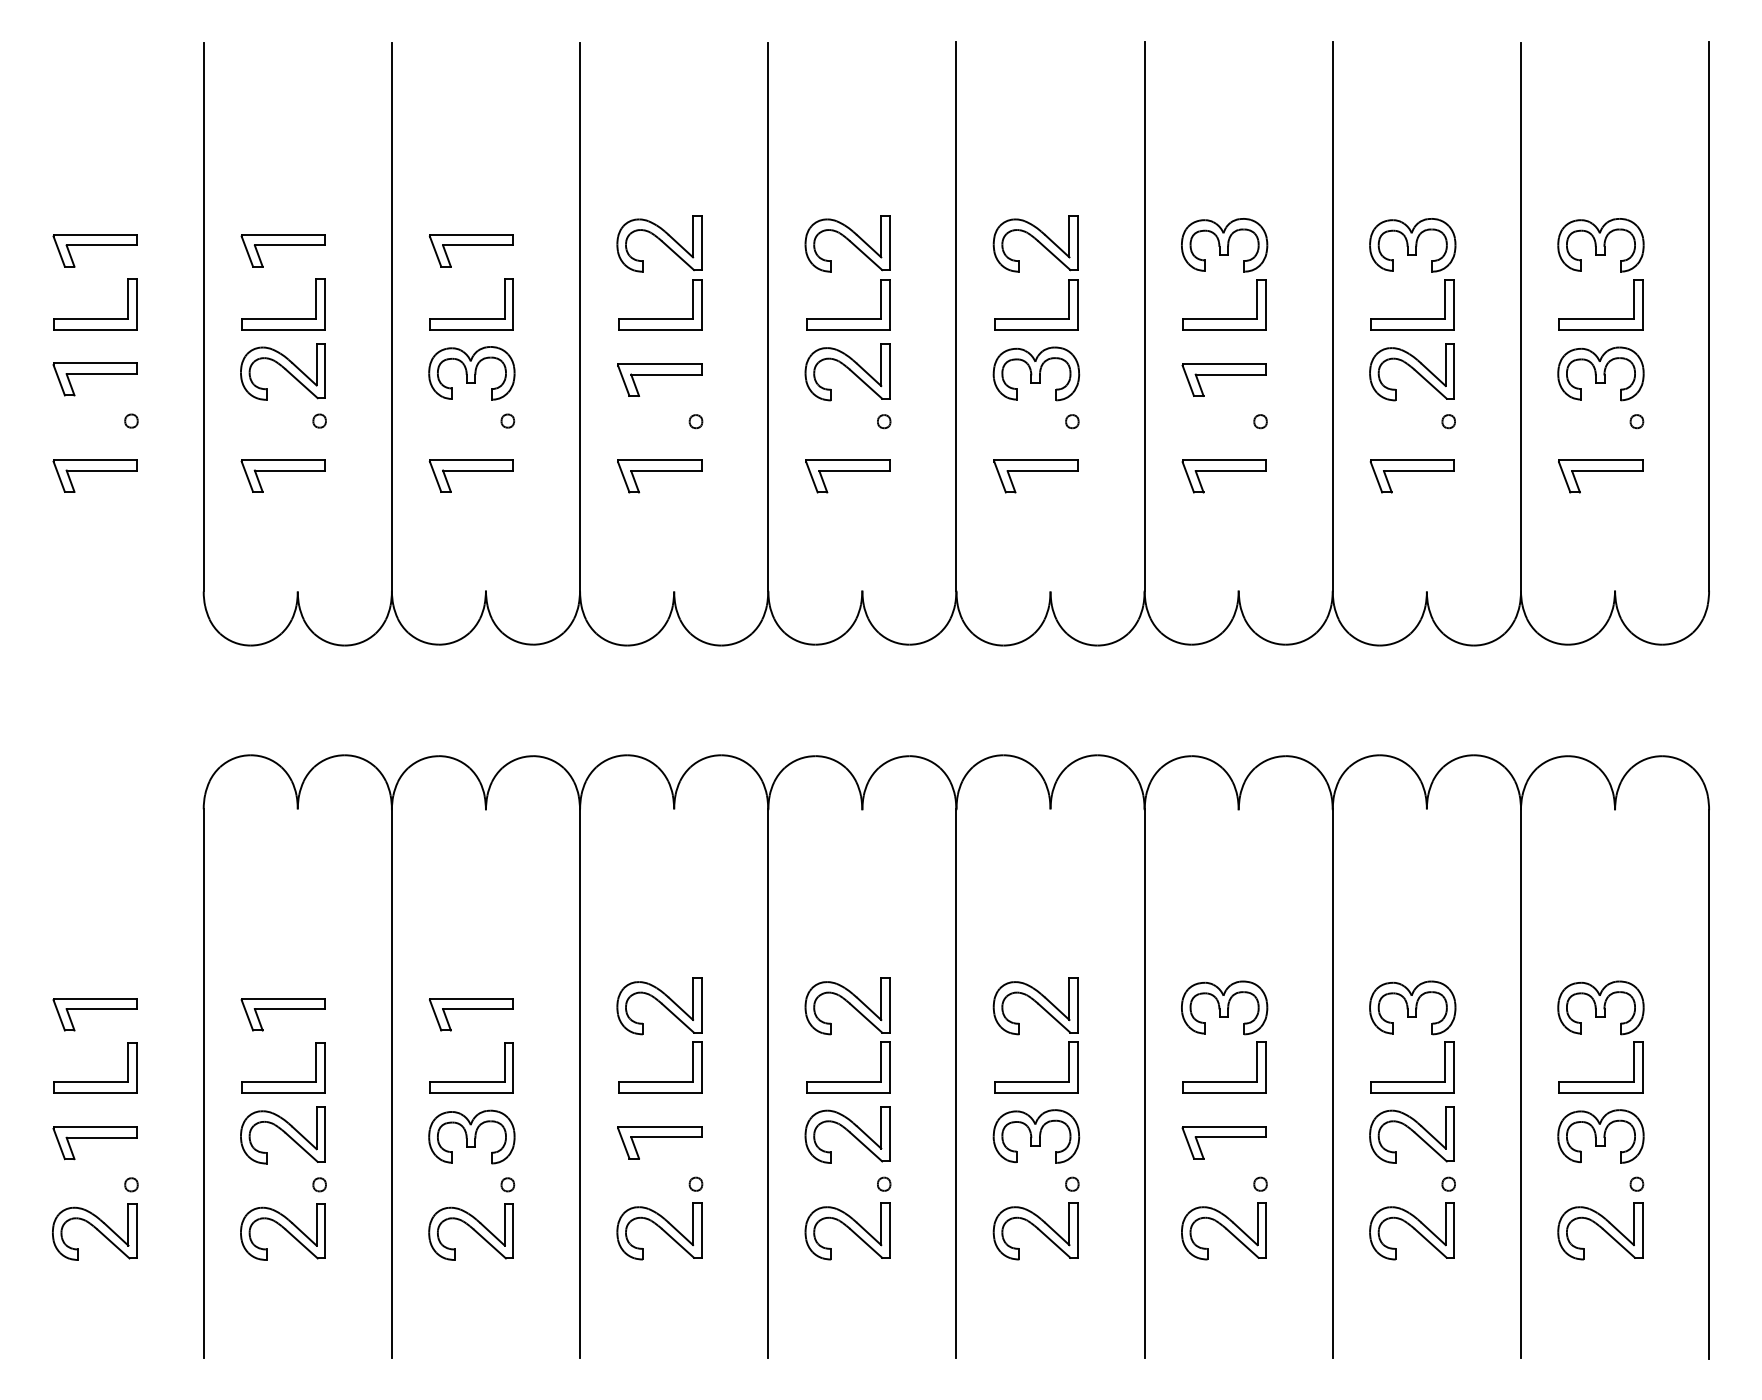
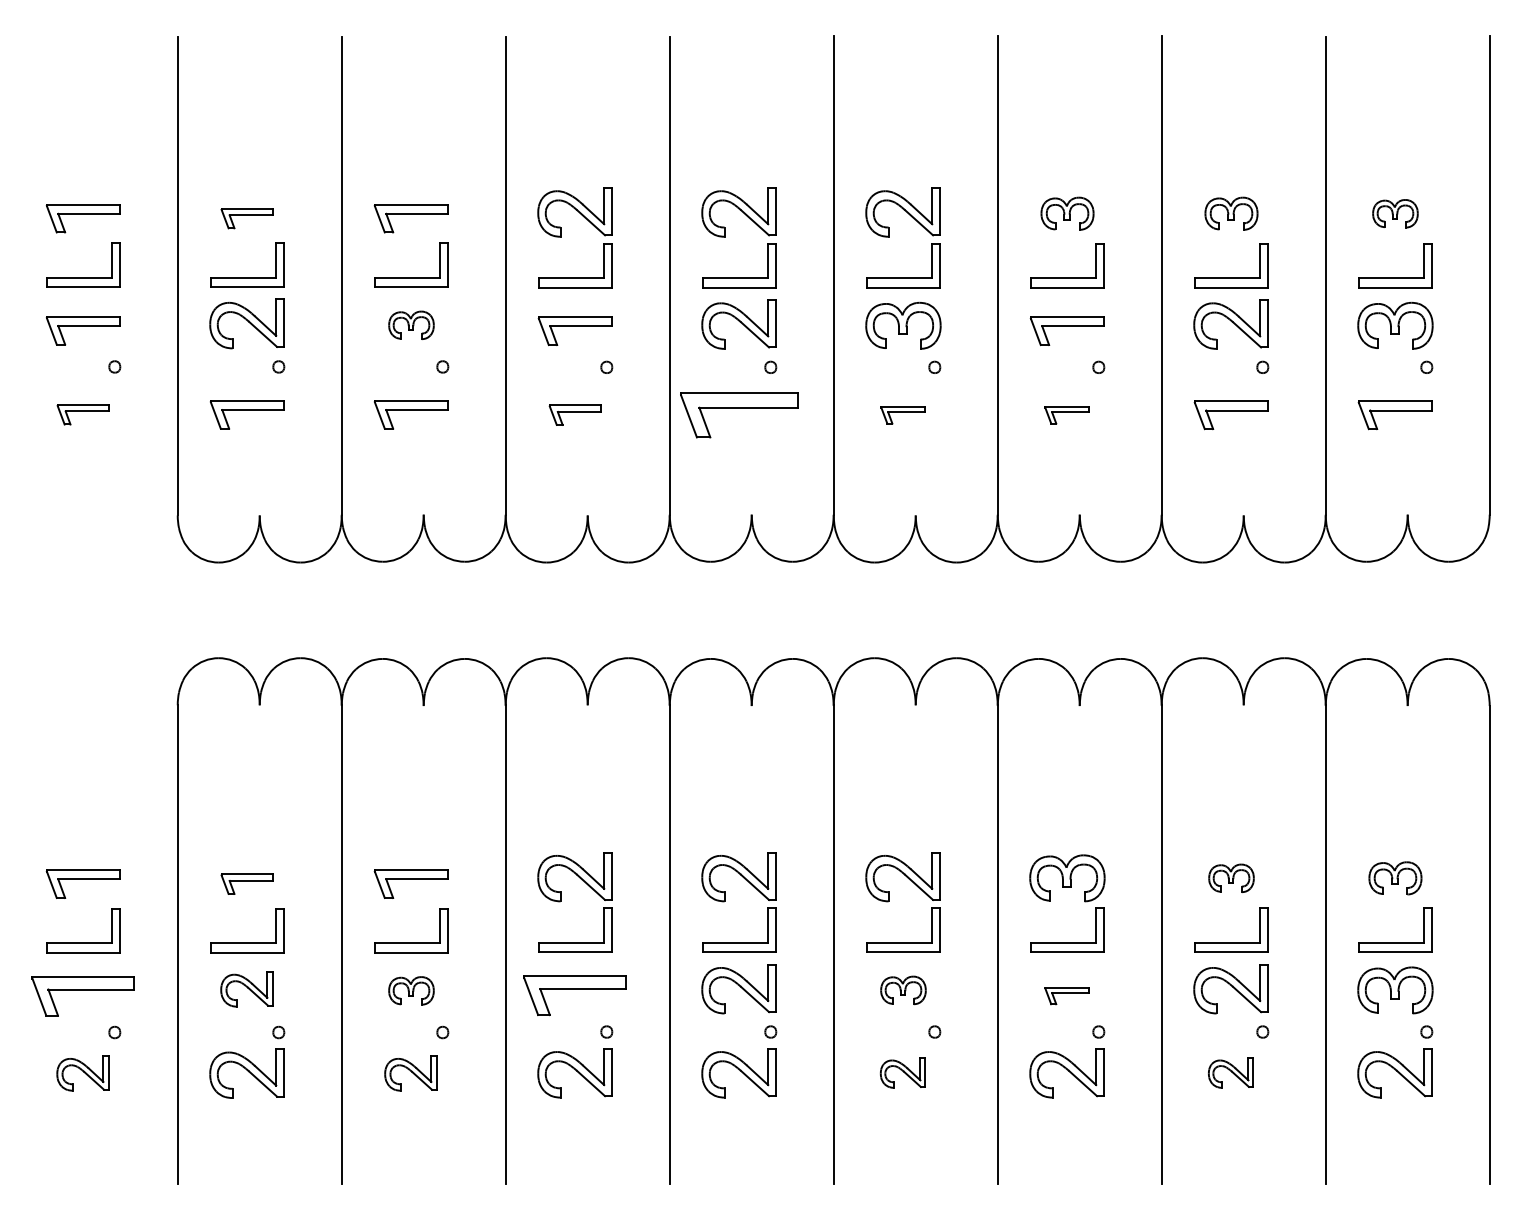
part: (1224, 245) -> (1067, 213), size x0.7
part: (1412, 245) -> (1231, 213), size x0.7
part: (1600, 245) -> (1395, 213), size x0.6
part: (282, 250) -> (246, 218), size x0.7
part: (471, 373) -> (411, 325), size x0.6
part: (94, 475) -> (82, 414), size x0.7
part: (659, 476) -> (574, 415), size x0.7
part: (847, 476) -> (738, 415), size x1.6
part: (1035, 476) -> (902, 415), size x0.6
part: (1223, 476) -> (1066, 415), size x0.6
part: (1412, 1007) -> (1231, 877), size x0.6
part: (1600, 1007) -> (1395, 877), size x0.7
part: (282, 1014) -> (246, 884), size x0.7
part: (282, 1135) -> (246, 989), size x0.7
part: (471, 1136) -> (411, 990), size x0.6
part: (1036, 1136) -> (903, 990), size x0.6
part: (659, 1142) -> (574, 995), size x1.4
part: (1223, 1142) -> (1066, 995), size x0.6
part: (94, 1143) -> (82, 996), size x1.4
part: (94, 1231) -> (82, 1073), size x0.7
part: (470, 1231) -> (410, 1073), size x0.7
part: (1035, 1231) -> (902, 1073), size x0.6
part: (1411, 1231) -> (1230, 1073), size x0.6

